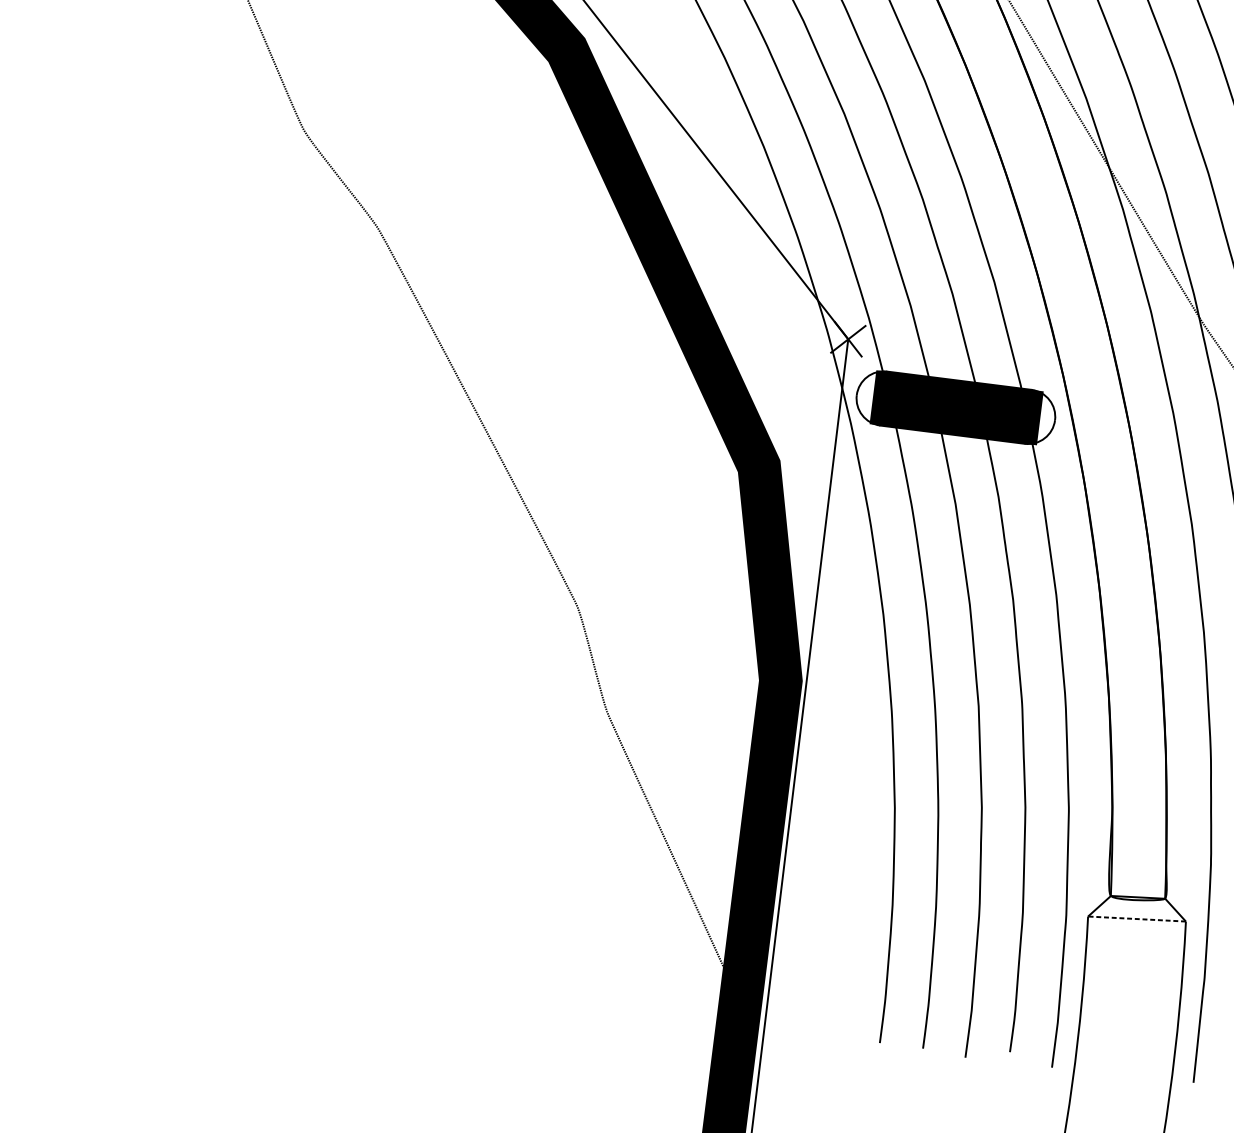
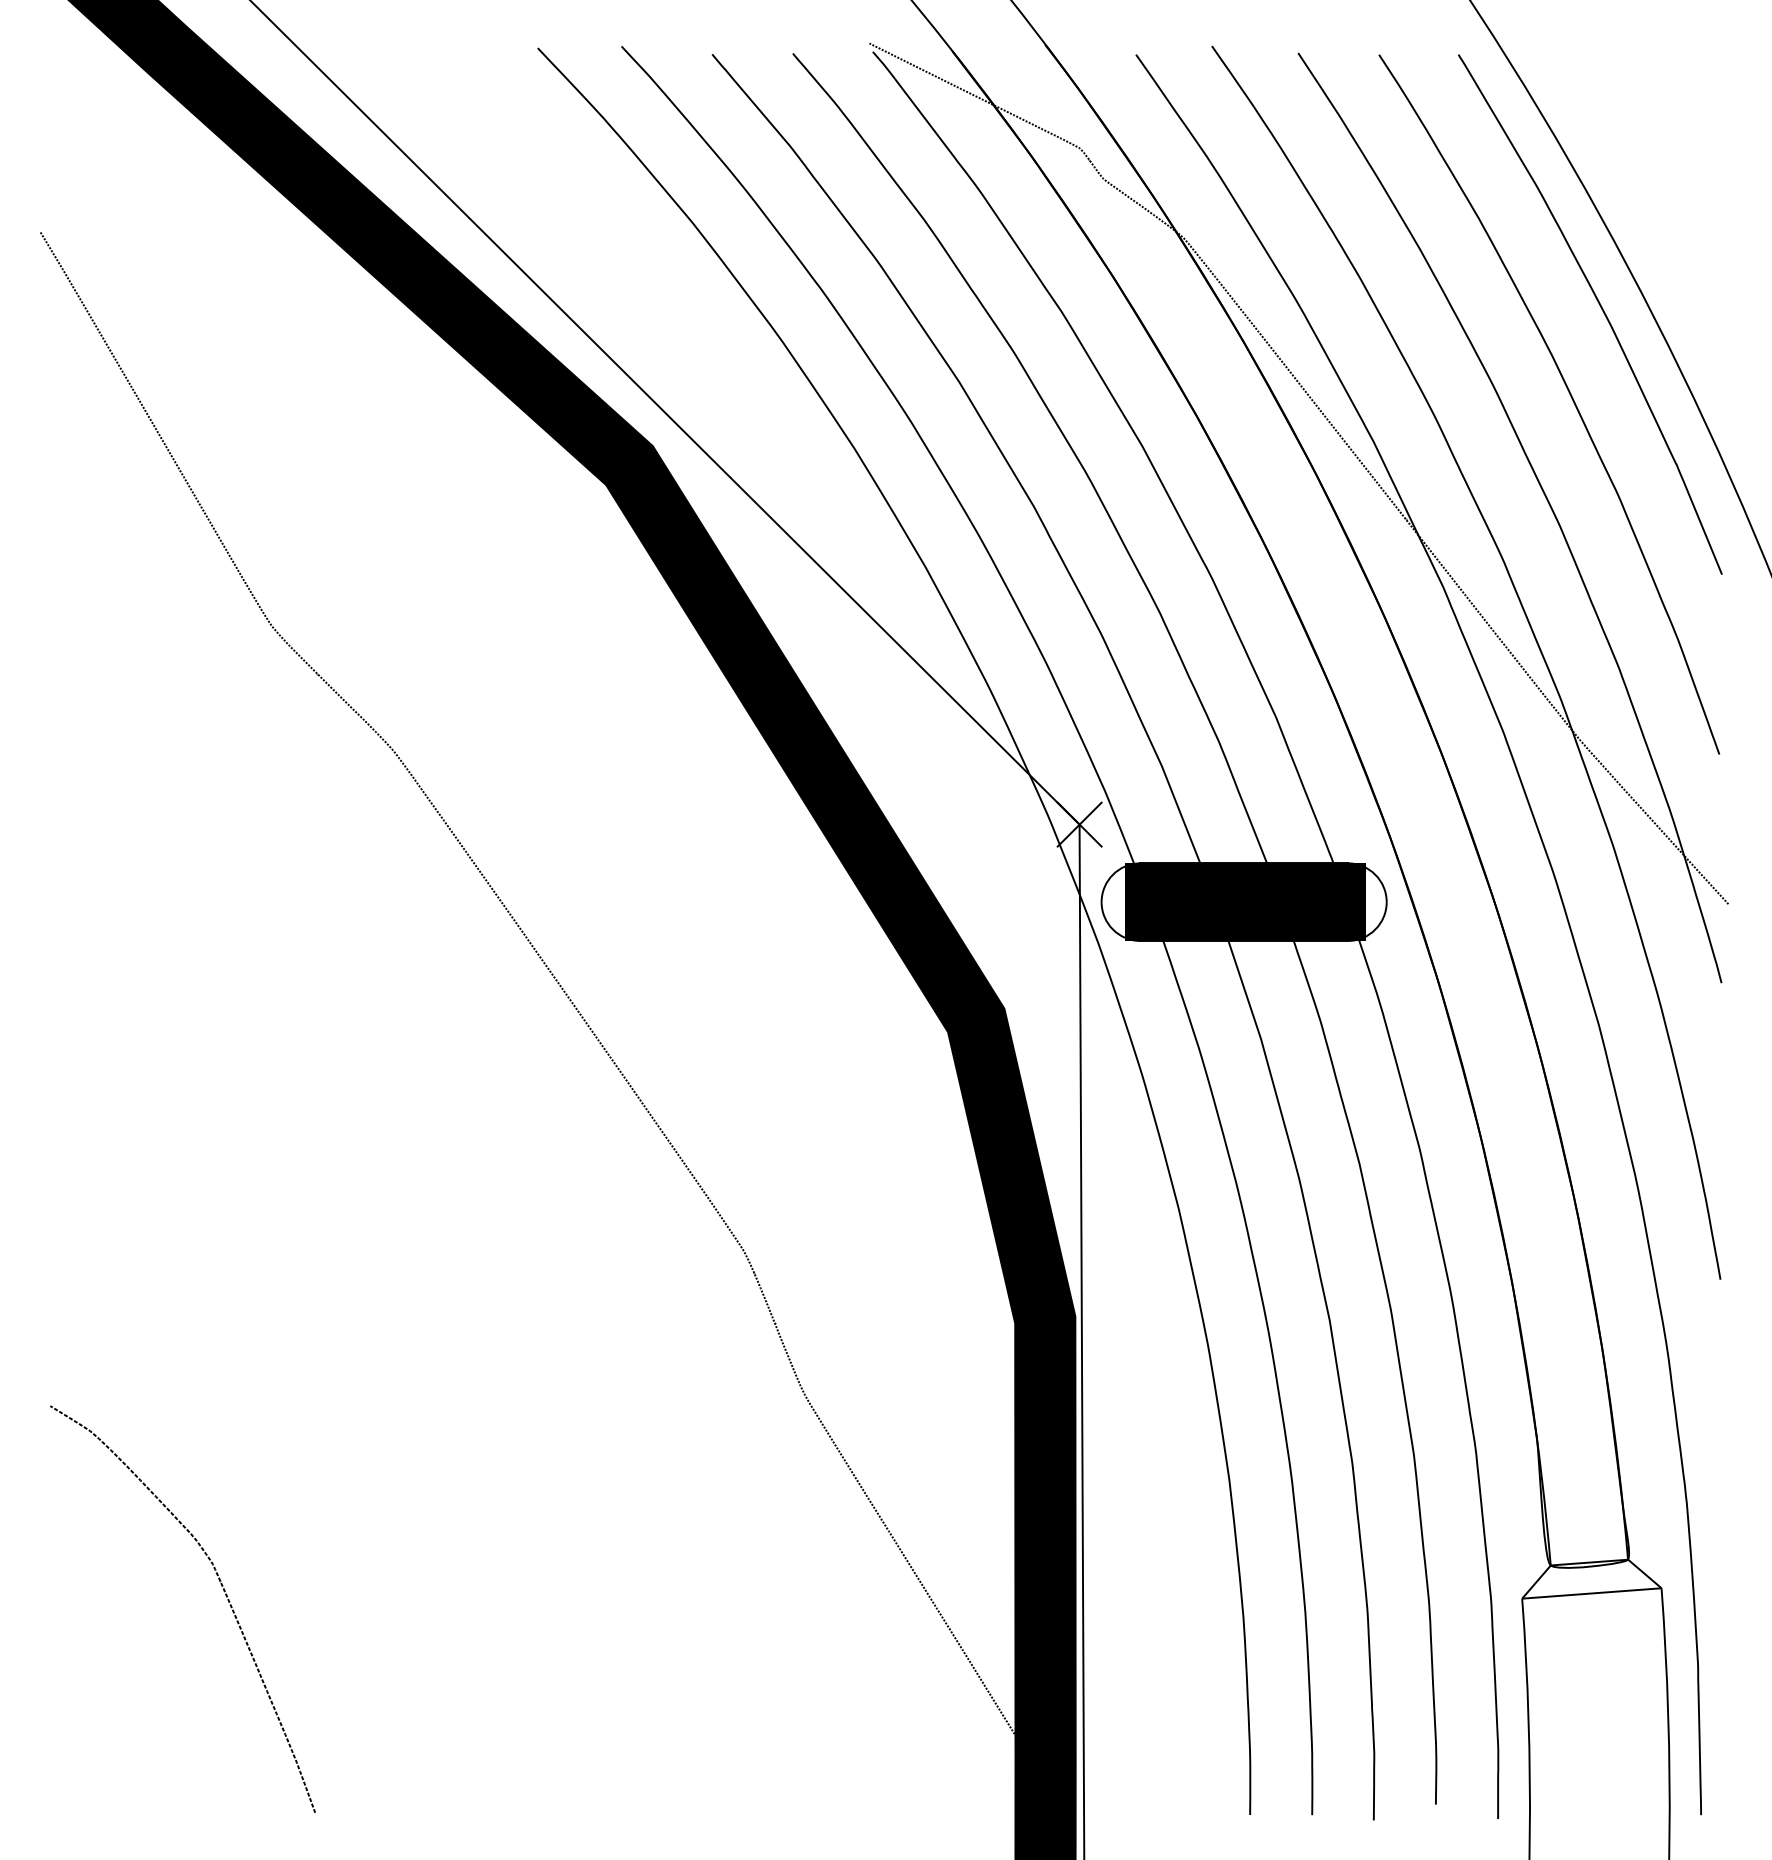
curve: (185, 797) -> (223, 1591), added
line: (1136, 919) -> (1591, 1593), dashed -> solid

